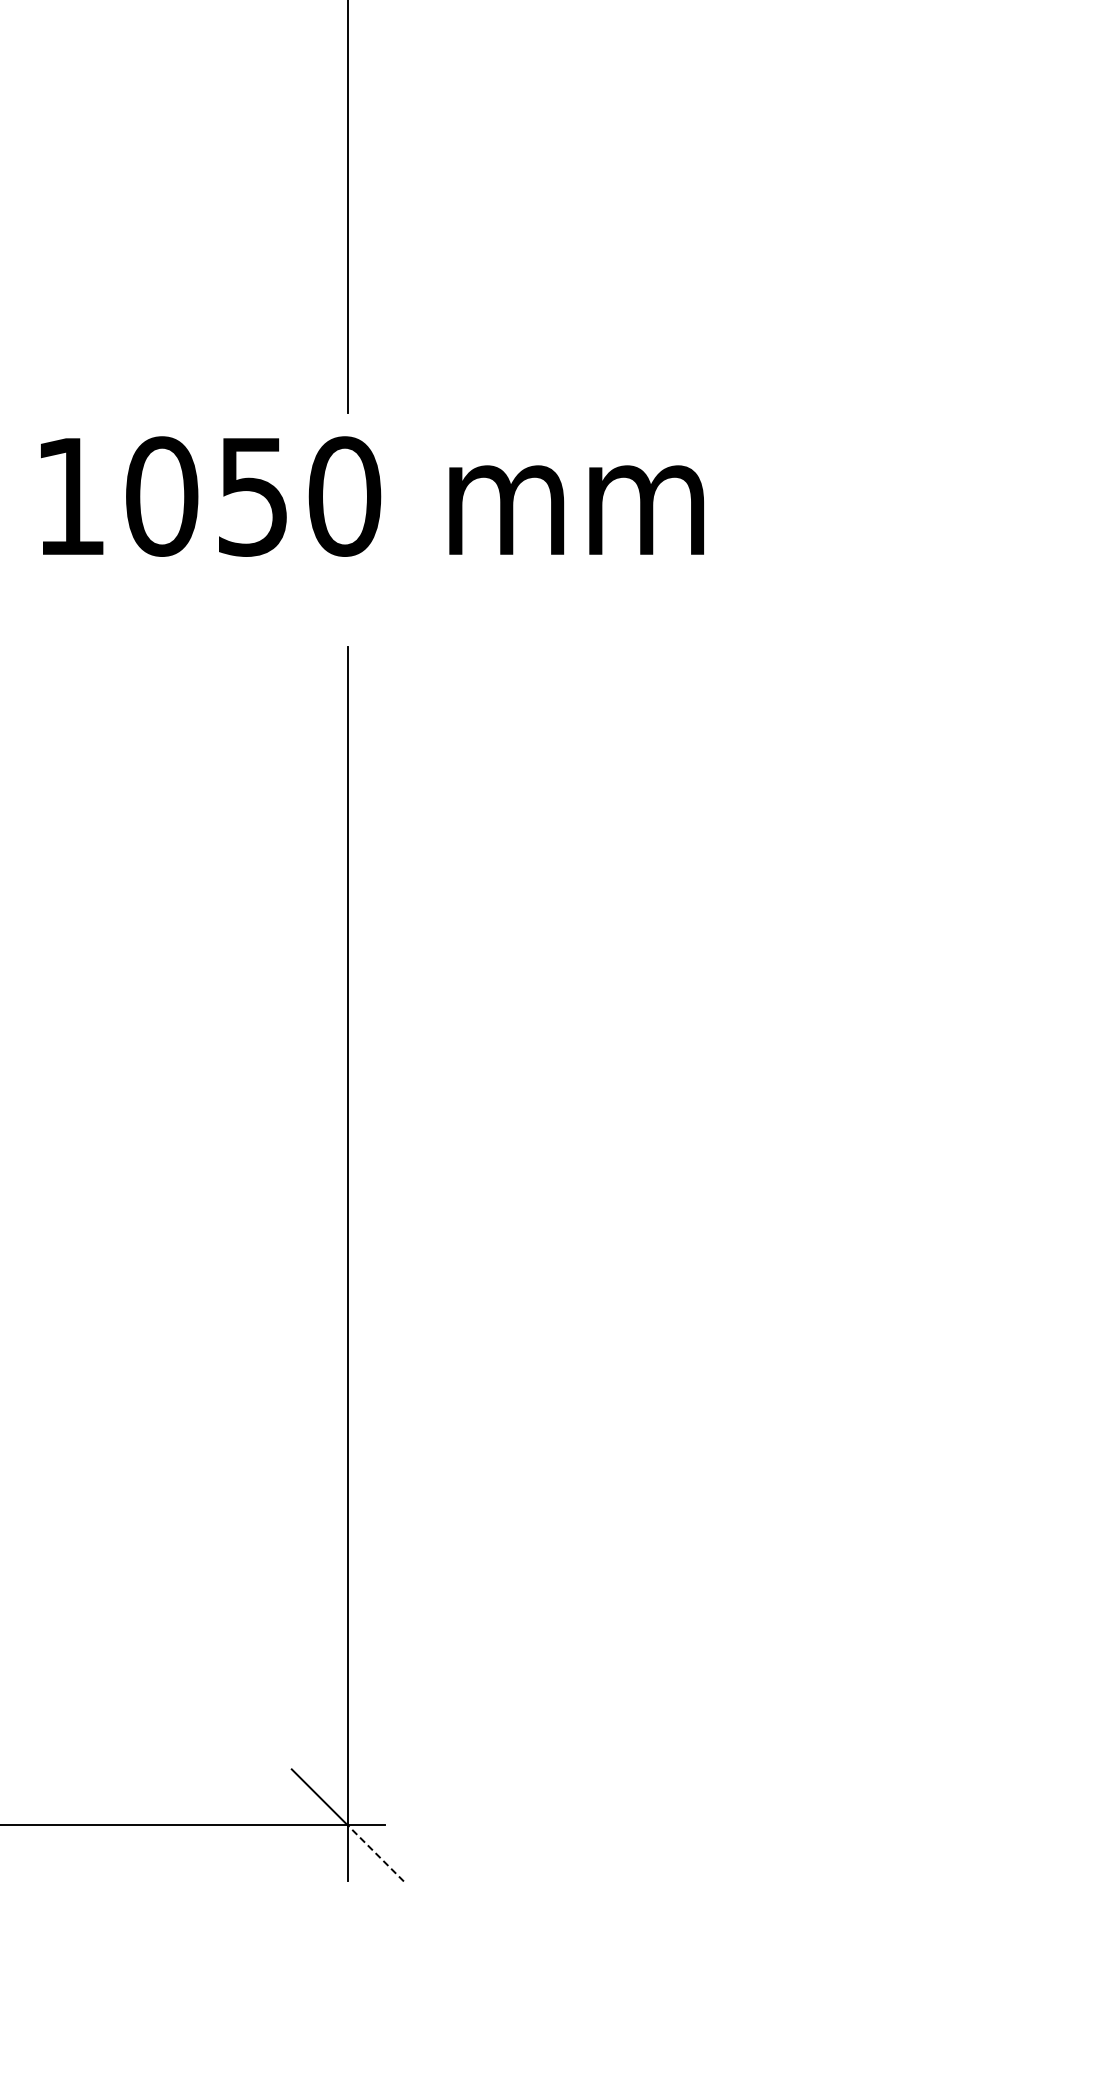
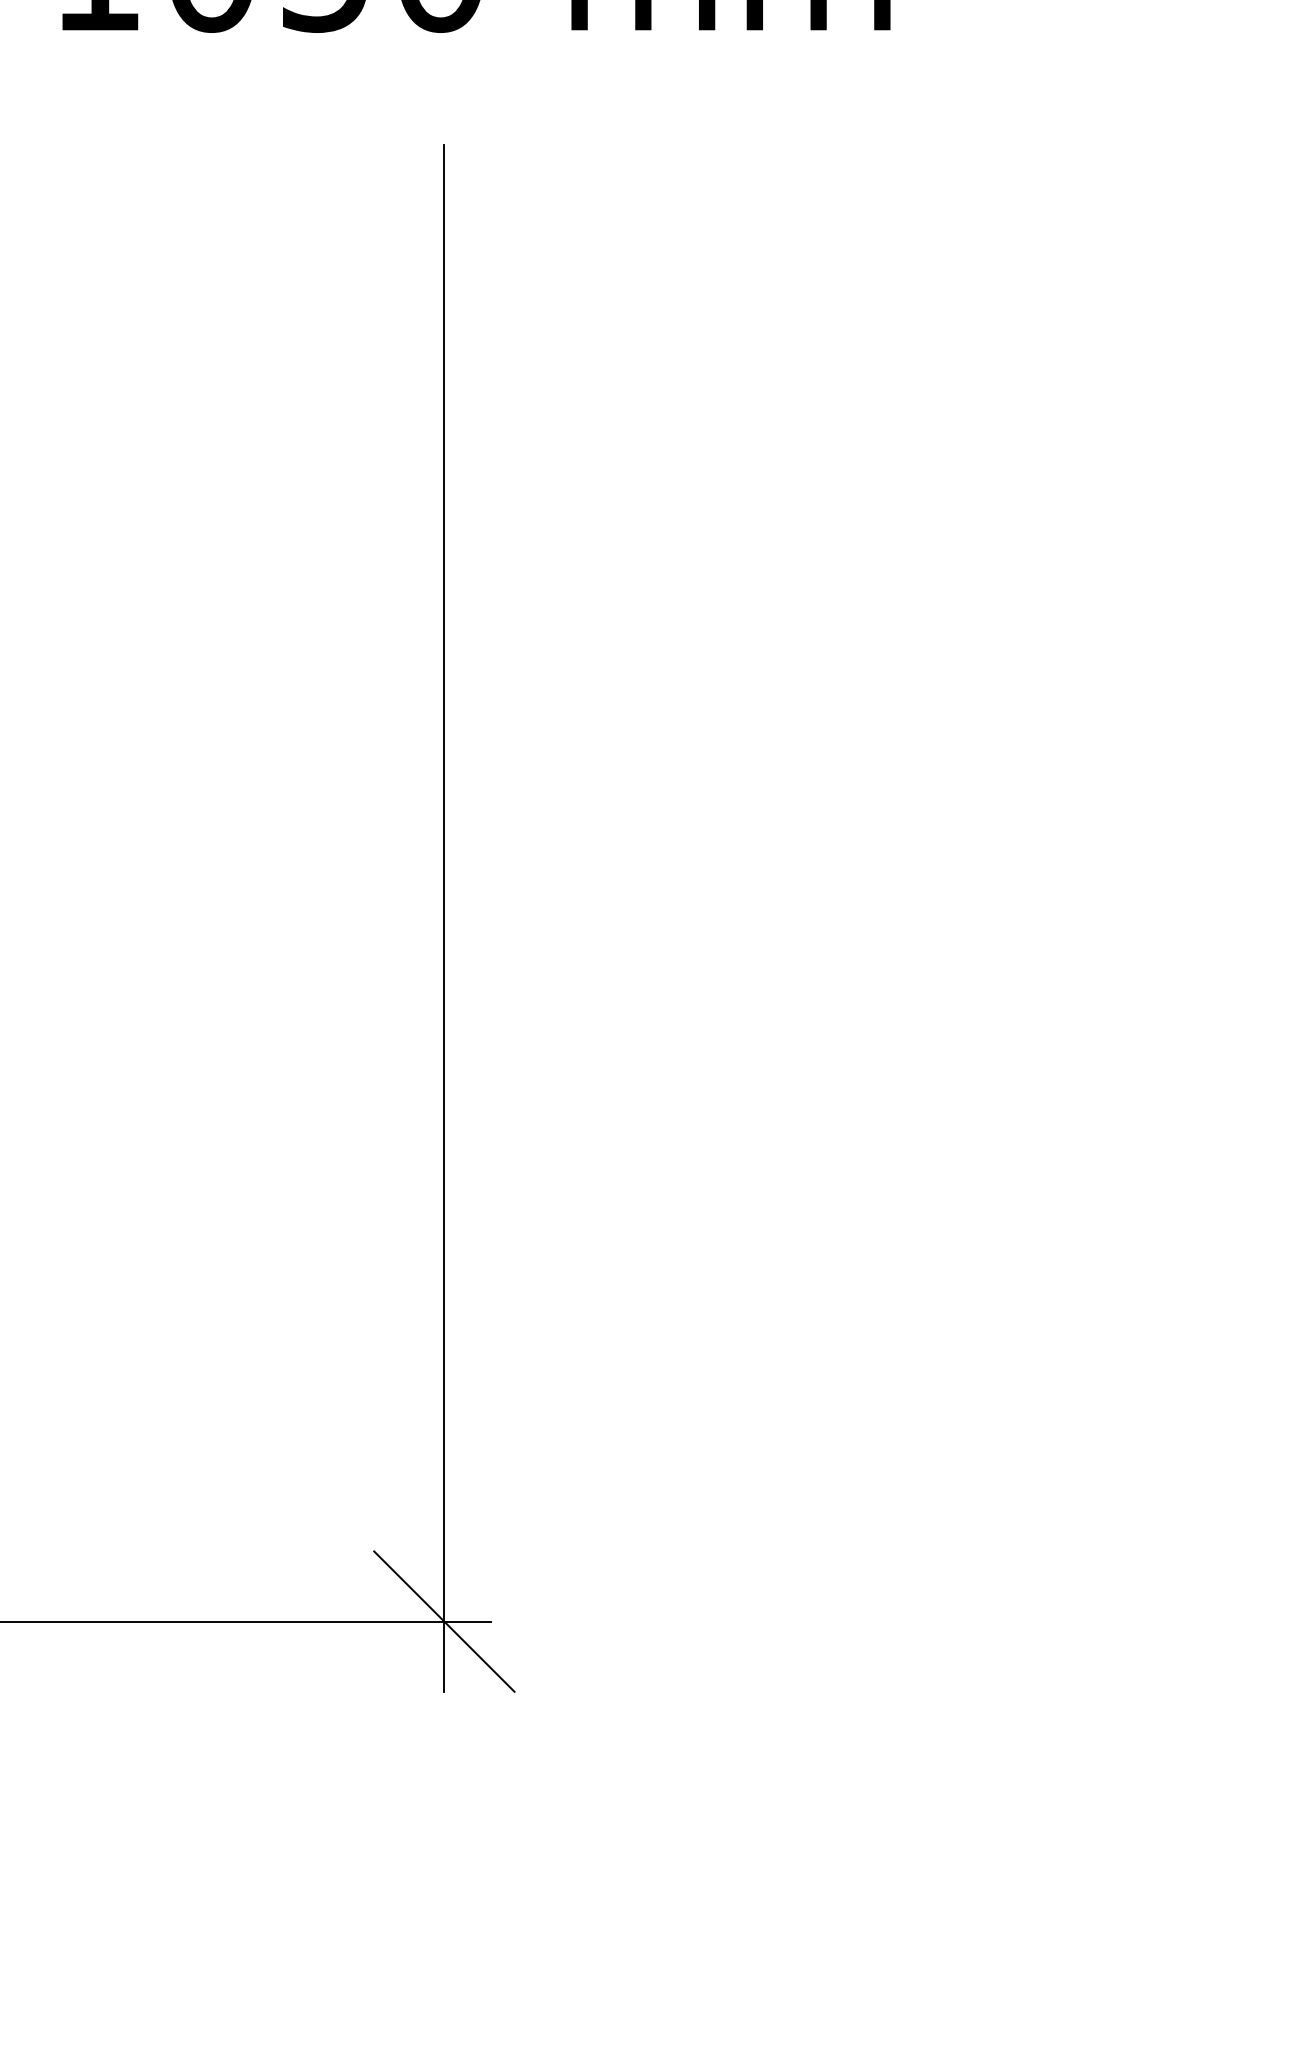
line: (375, 1853) -> (478, 1656), dashed -> solid

